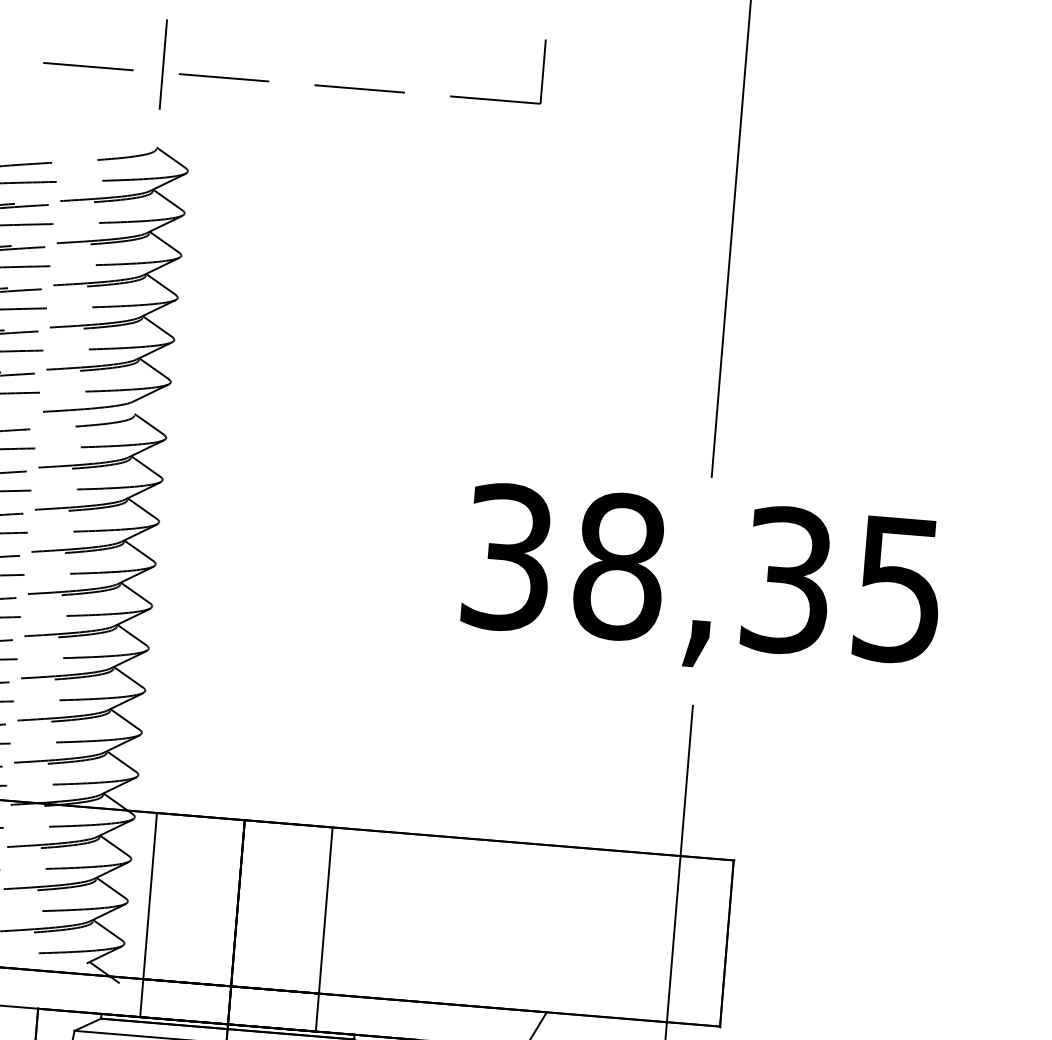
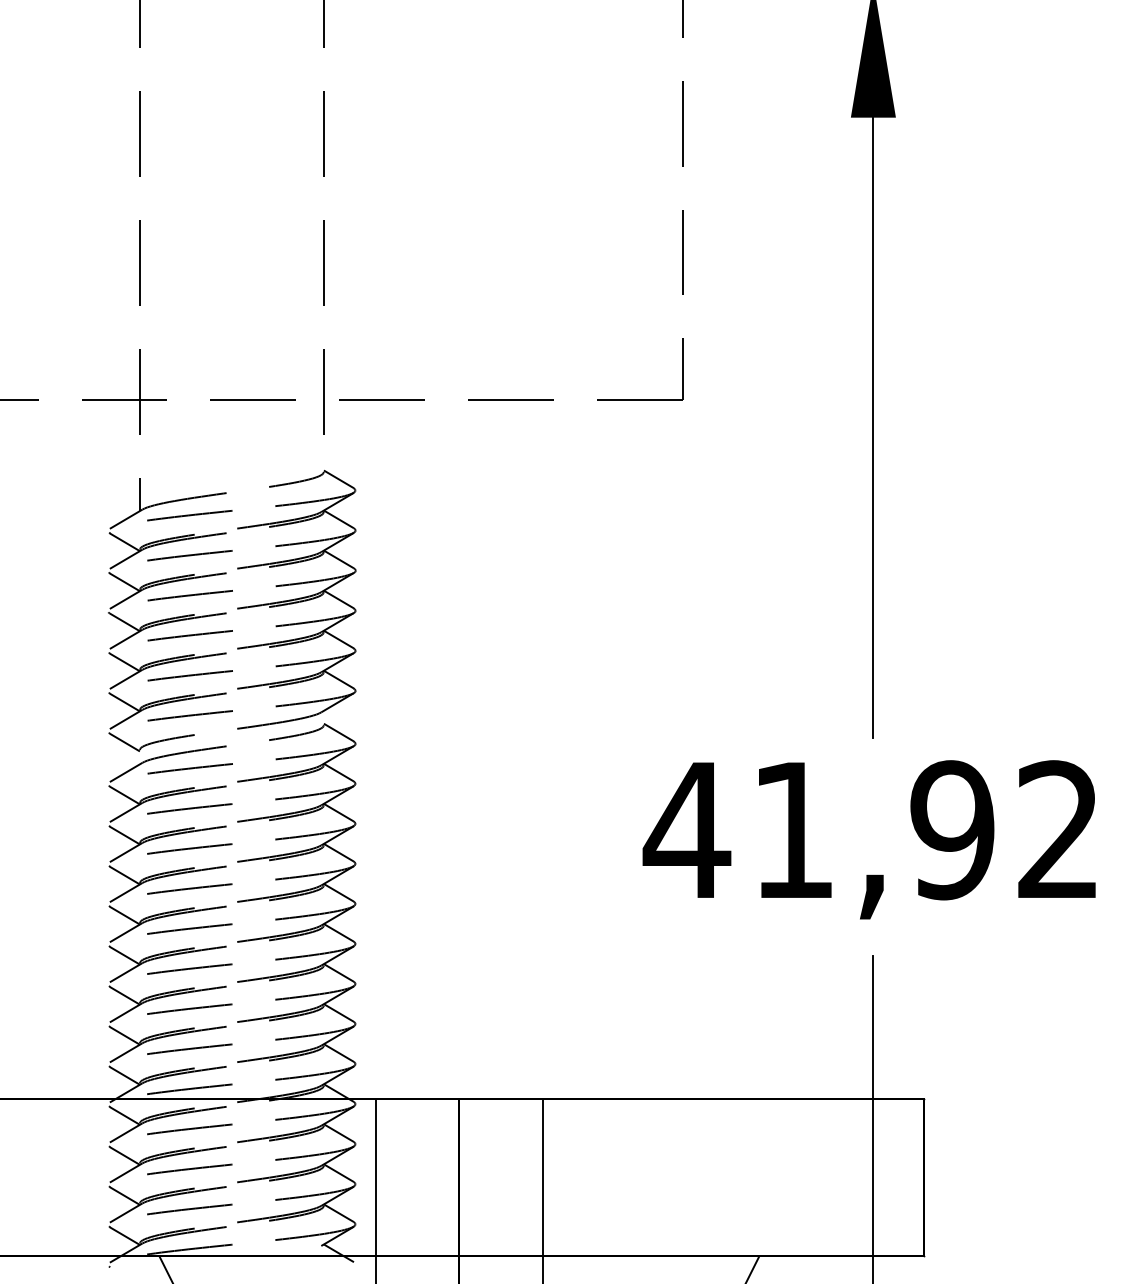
text: (699, 573) -> (869, 830), 38,35 -> 41,92

